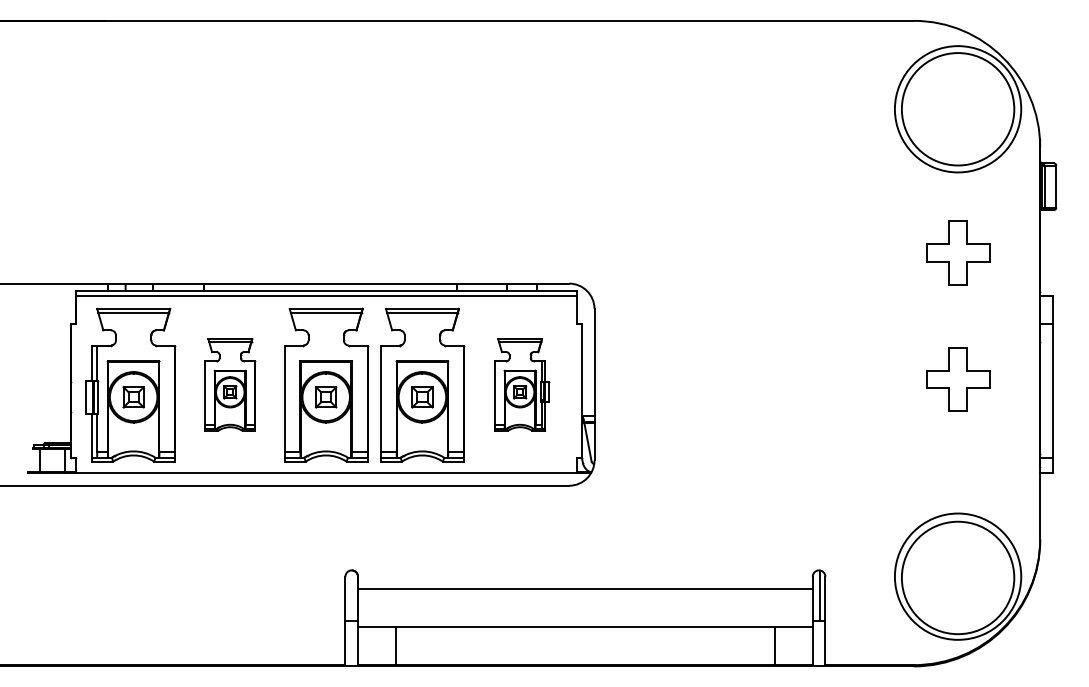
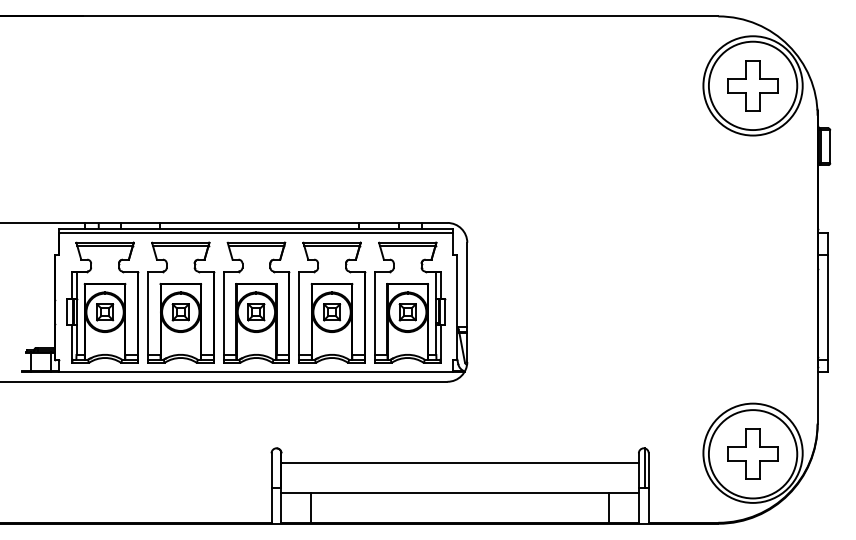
part: (957, 252) -> (752, 85), moved
part: (957, 378) -> (752, 453), moved
part: (230, 384) -> (181, 302), size x1.67
part: (522, 384) -> (410, 302), size x1.67

